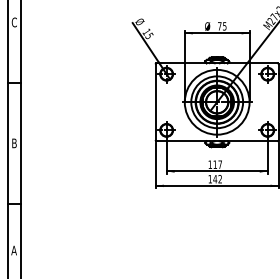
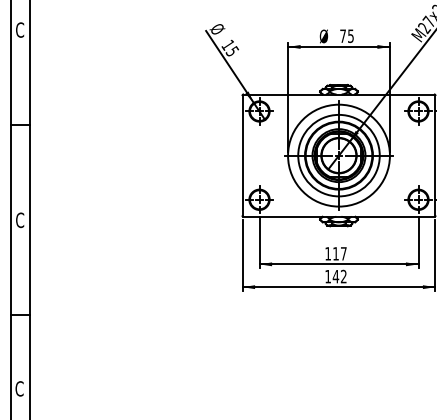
text: (13, 143) -> (18, 220), B -> C
text: (13, 250) -> (18, 388), A -> C

